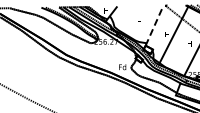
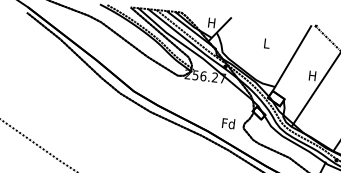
line: (154, 25) -> (292, 57), dashed -> solid

